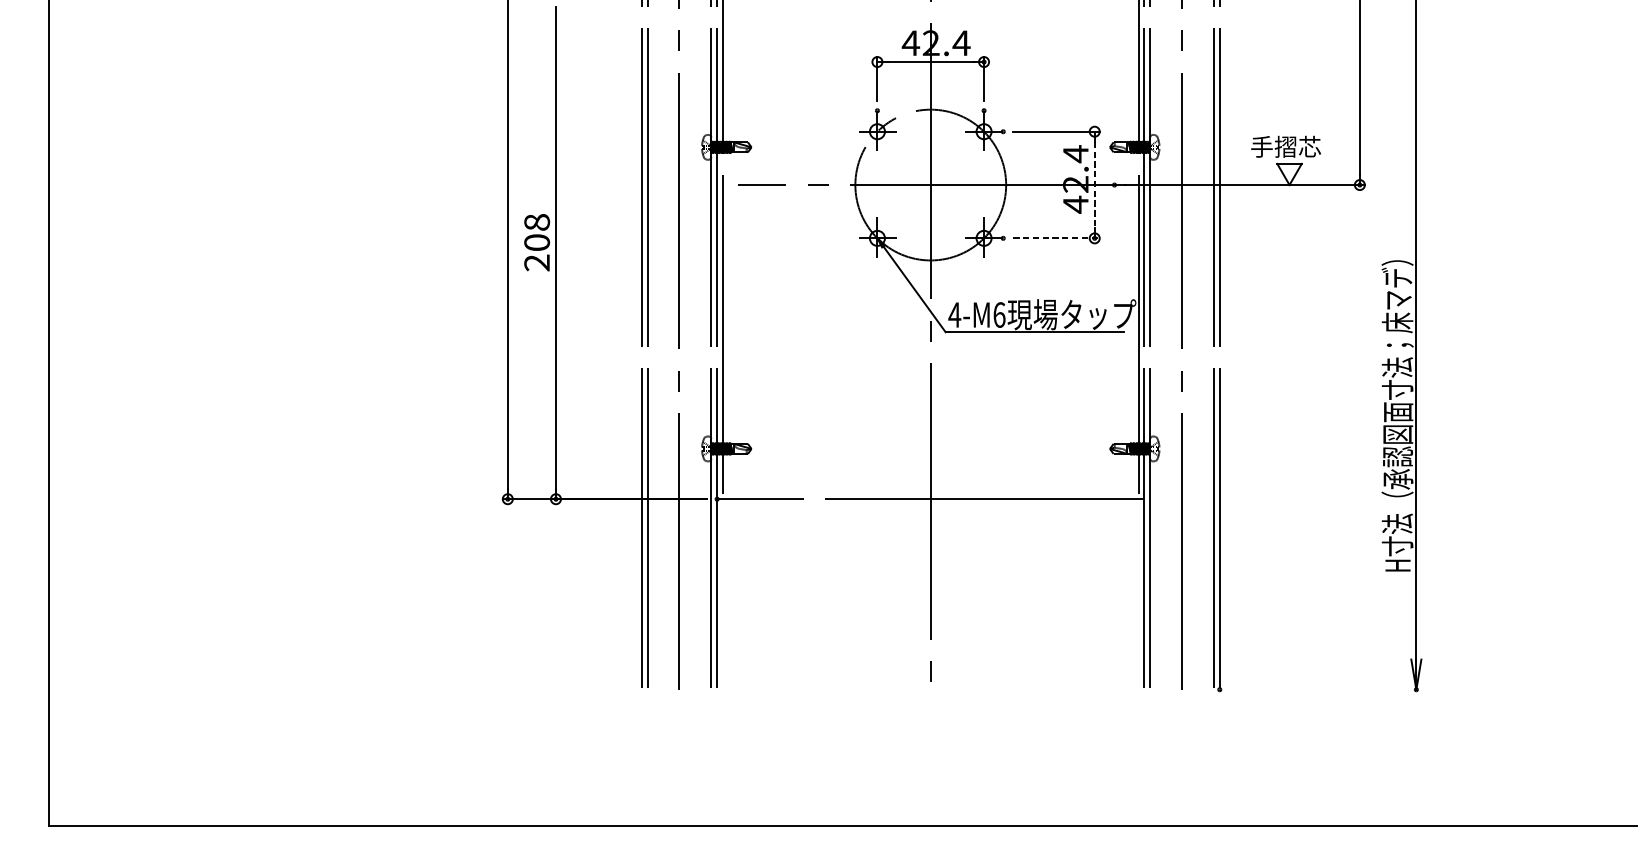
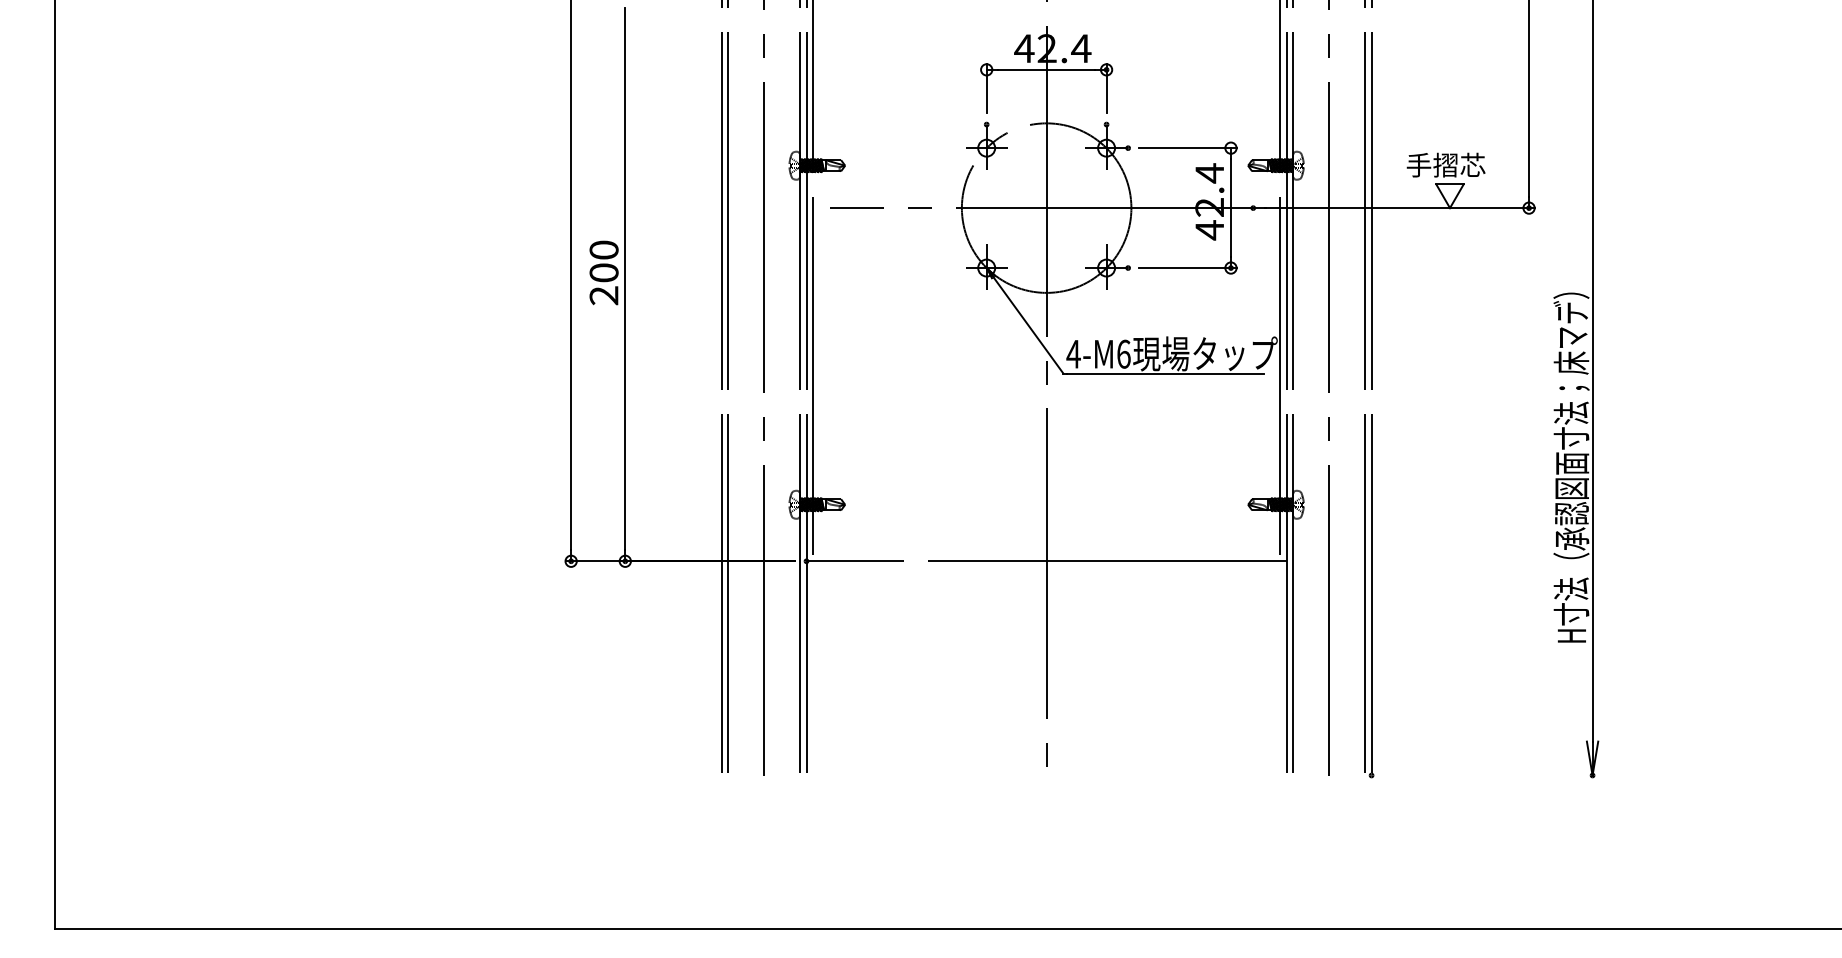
line: (1094, 185) -> (1230, 208), dashed -> solid
text: (537, 221) -> (604, 249), 208 -> 200
line: (1056, 238) -> (1188, 268), dashed -> solid

